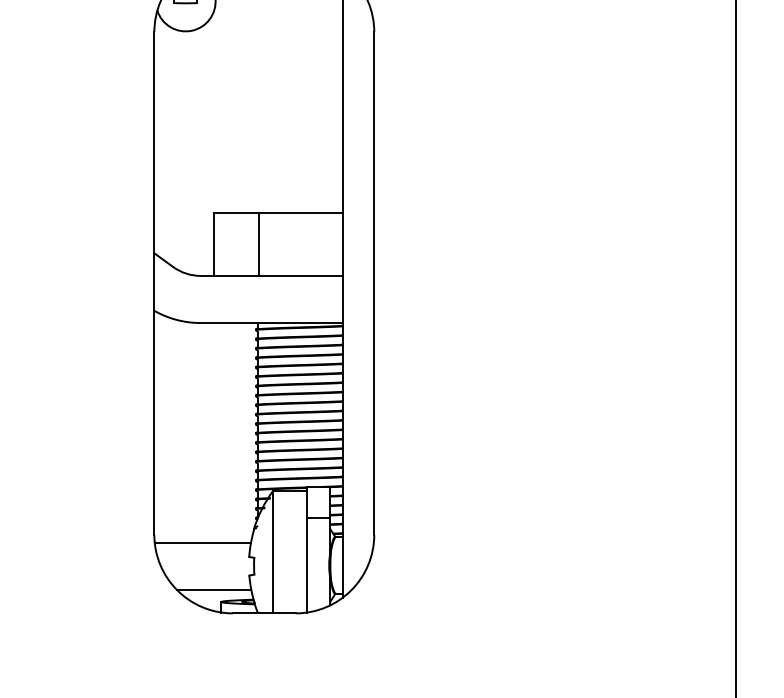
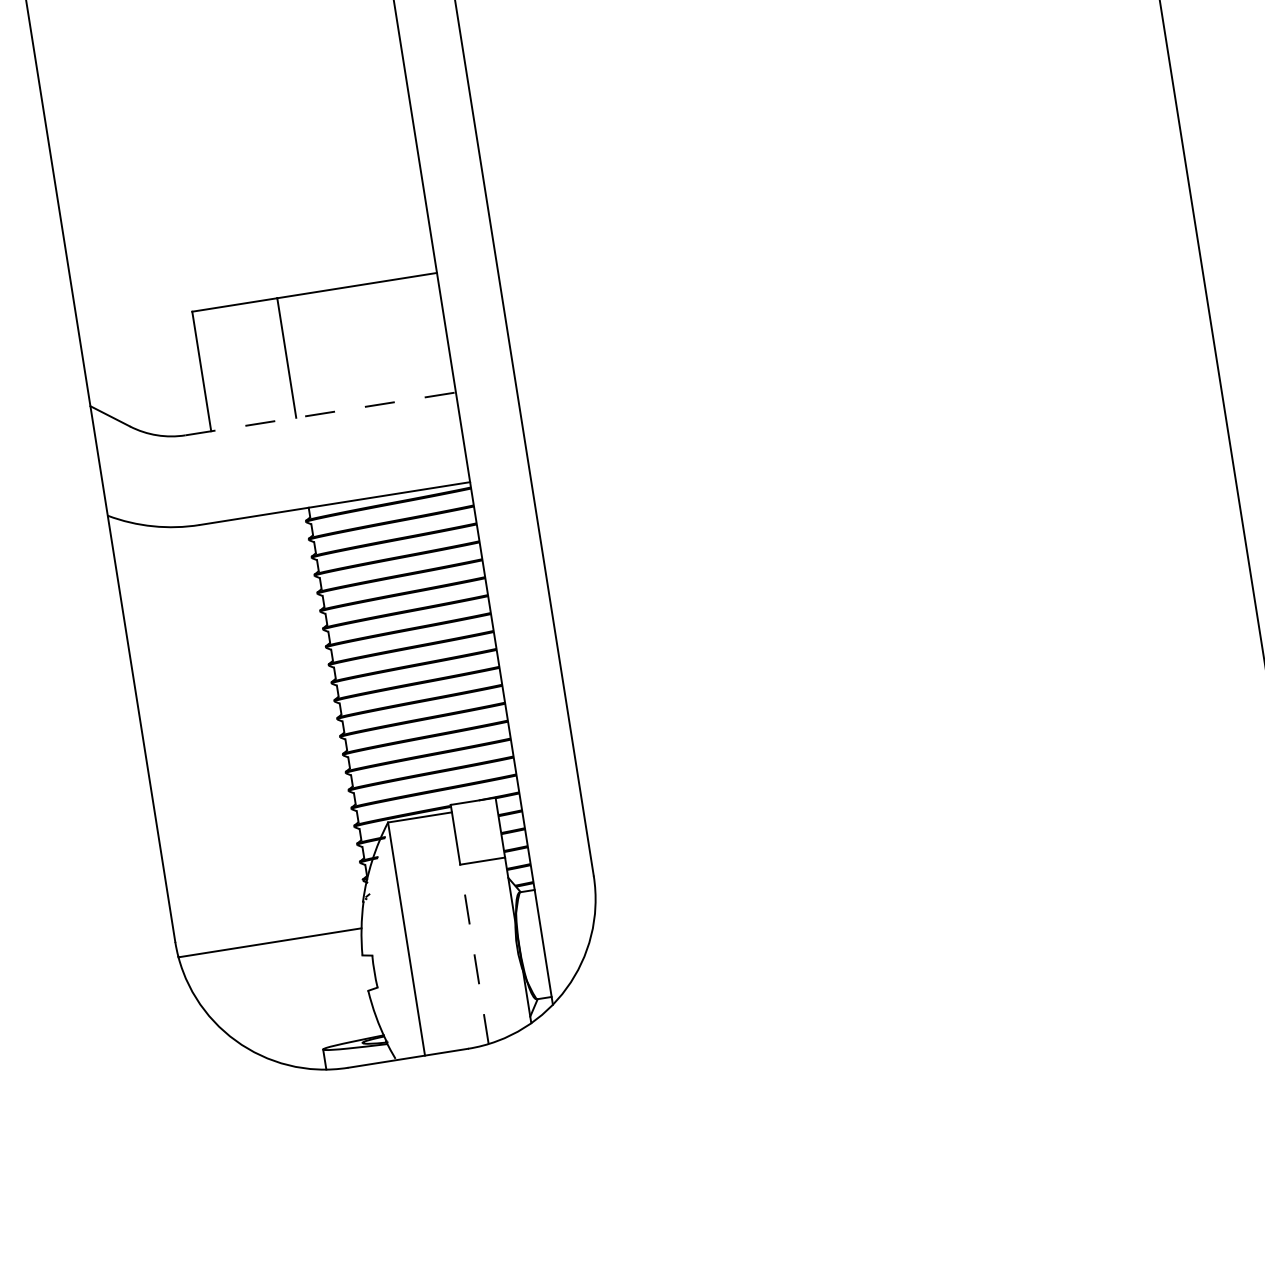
line: (272, 275) -> (321, 412), solid -> dashed
line: (306, 564) -> (473, 952), solid -> dashed
line: (214, 590) -> (306, 1029), removed

